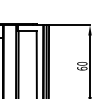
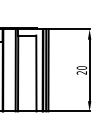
text: (81, 68) -> (81, 72), 60 -> 20

